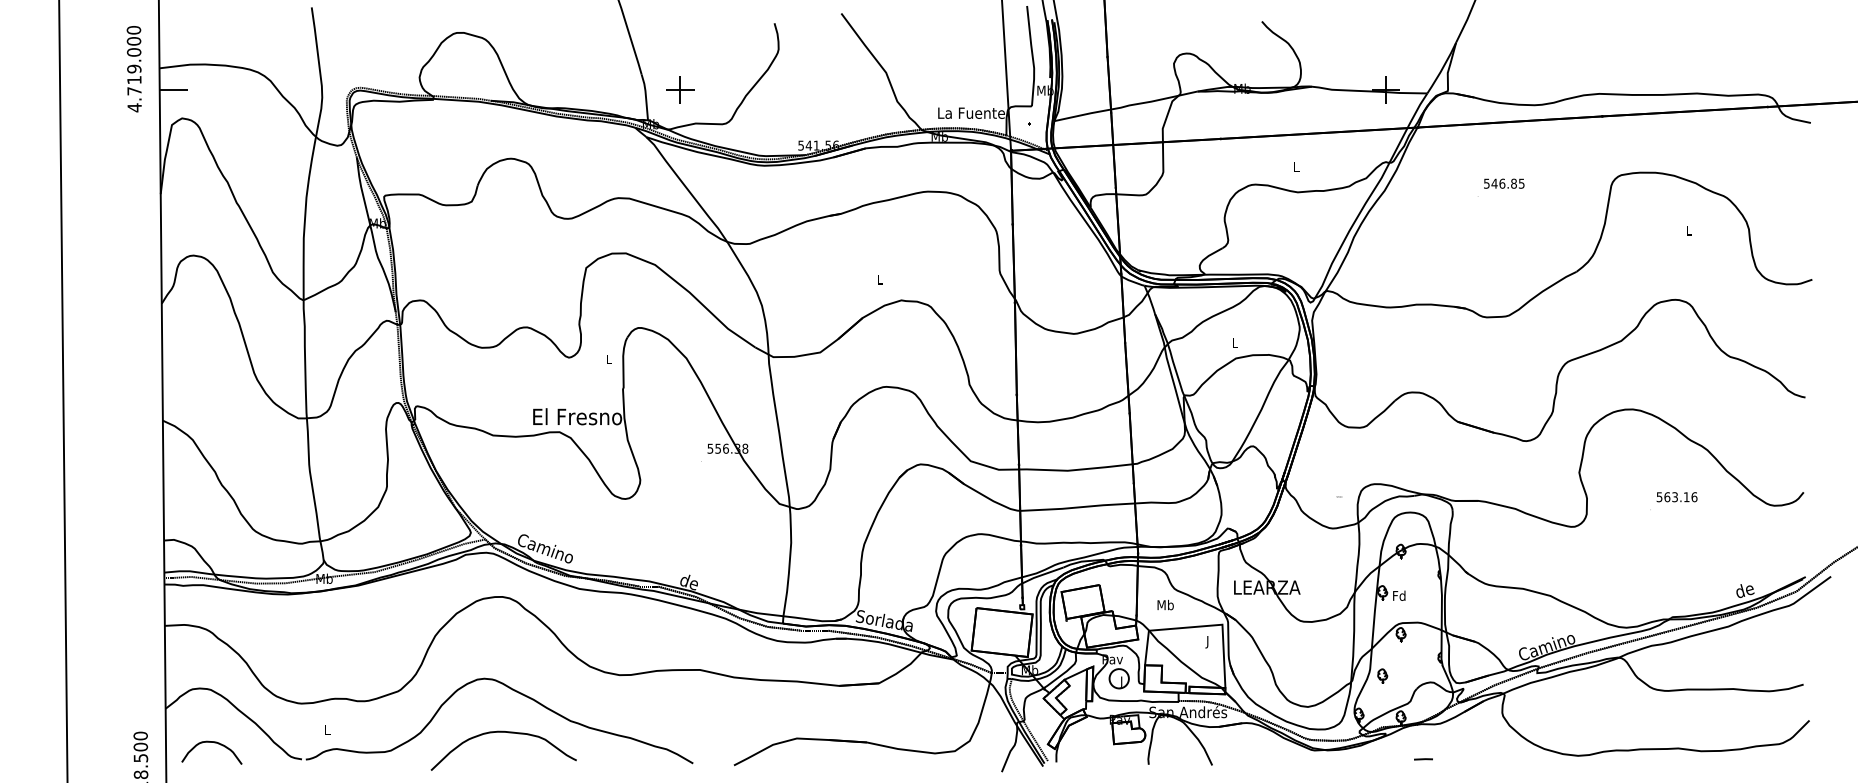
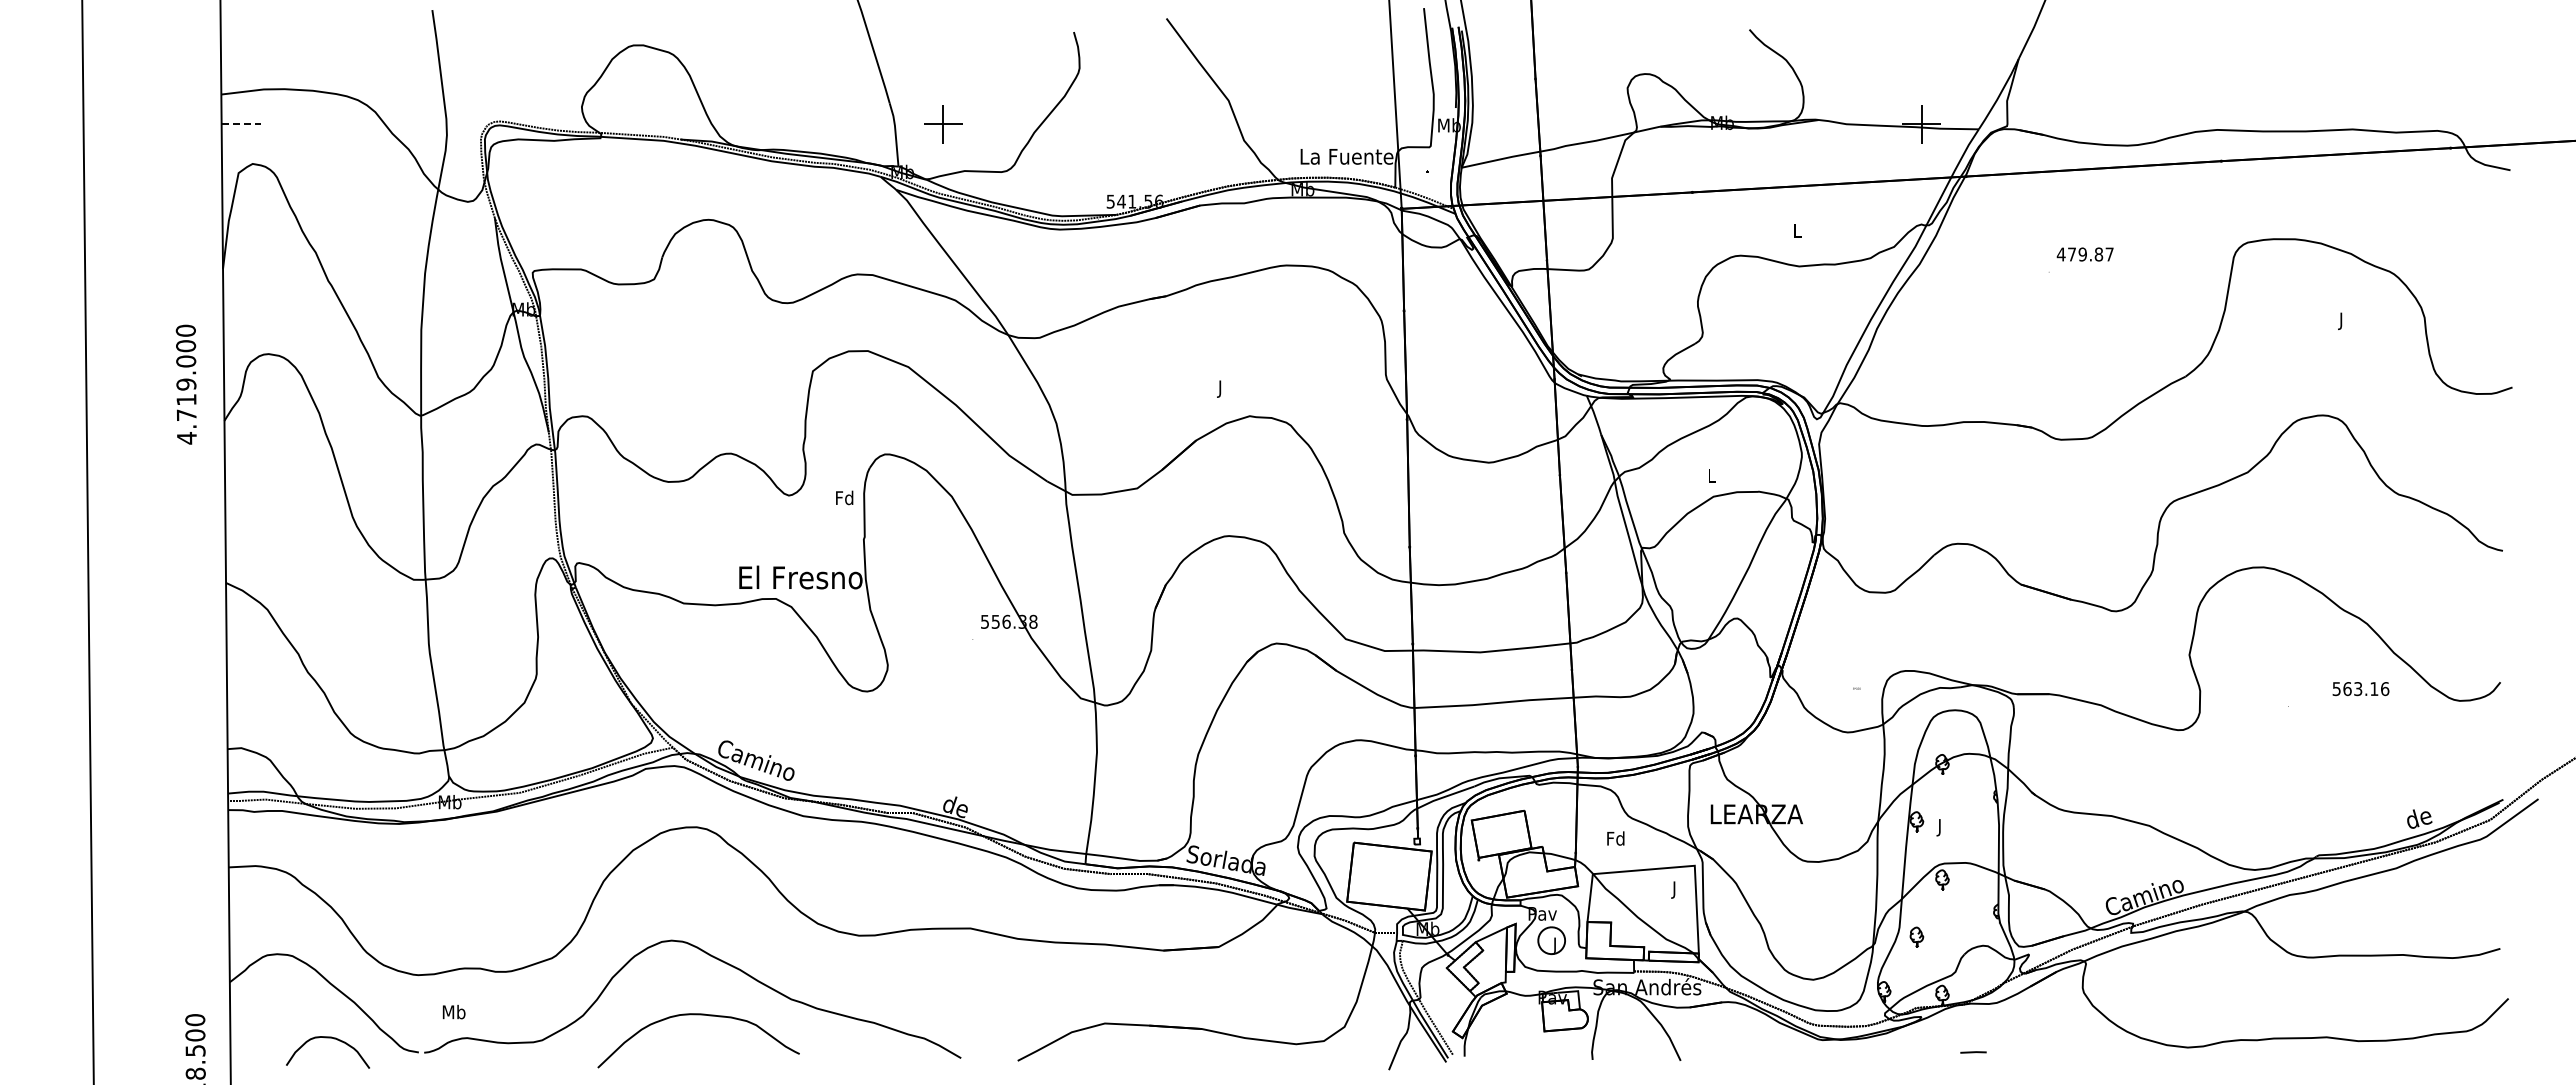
text: (133, 69) -> (185, 384), moved
line: (174, 89) -> (241, 124), solid -> dashed
text: (1503, 183) -> (2084, 254), 546.85 -> 479.87
text: (1688, 232) -> (2341, 321), L -> J
text: (880, 280) -> (1220, 388), L -> J
text: (609, 359) -> (844, 497), L -> Fd
text: (1676, 497) -> (2360, 689), moved
text: (1398, 597) -> (1939, 827), Fd -> J
text: (1165, 605) -> (1615, 838), Mb -> Fd
text: (326, 729) -> (453, 1011), L -> Mb
curve: (212, 742) -> (328, 1038), moved

